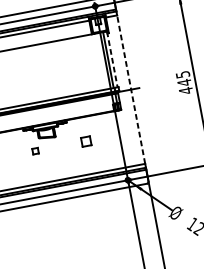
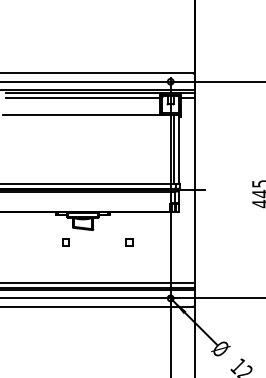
line: (112, 59) -> (179, 149), dashed -> solid
line: (131, 89) -> (195, 190), dashed -> solid
part: (86, 141) -> (129, 242), size x0.62

